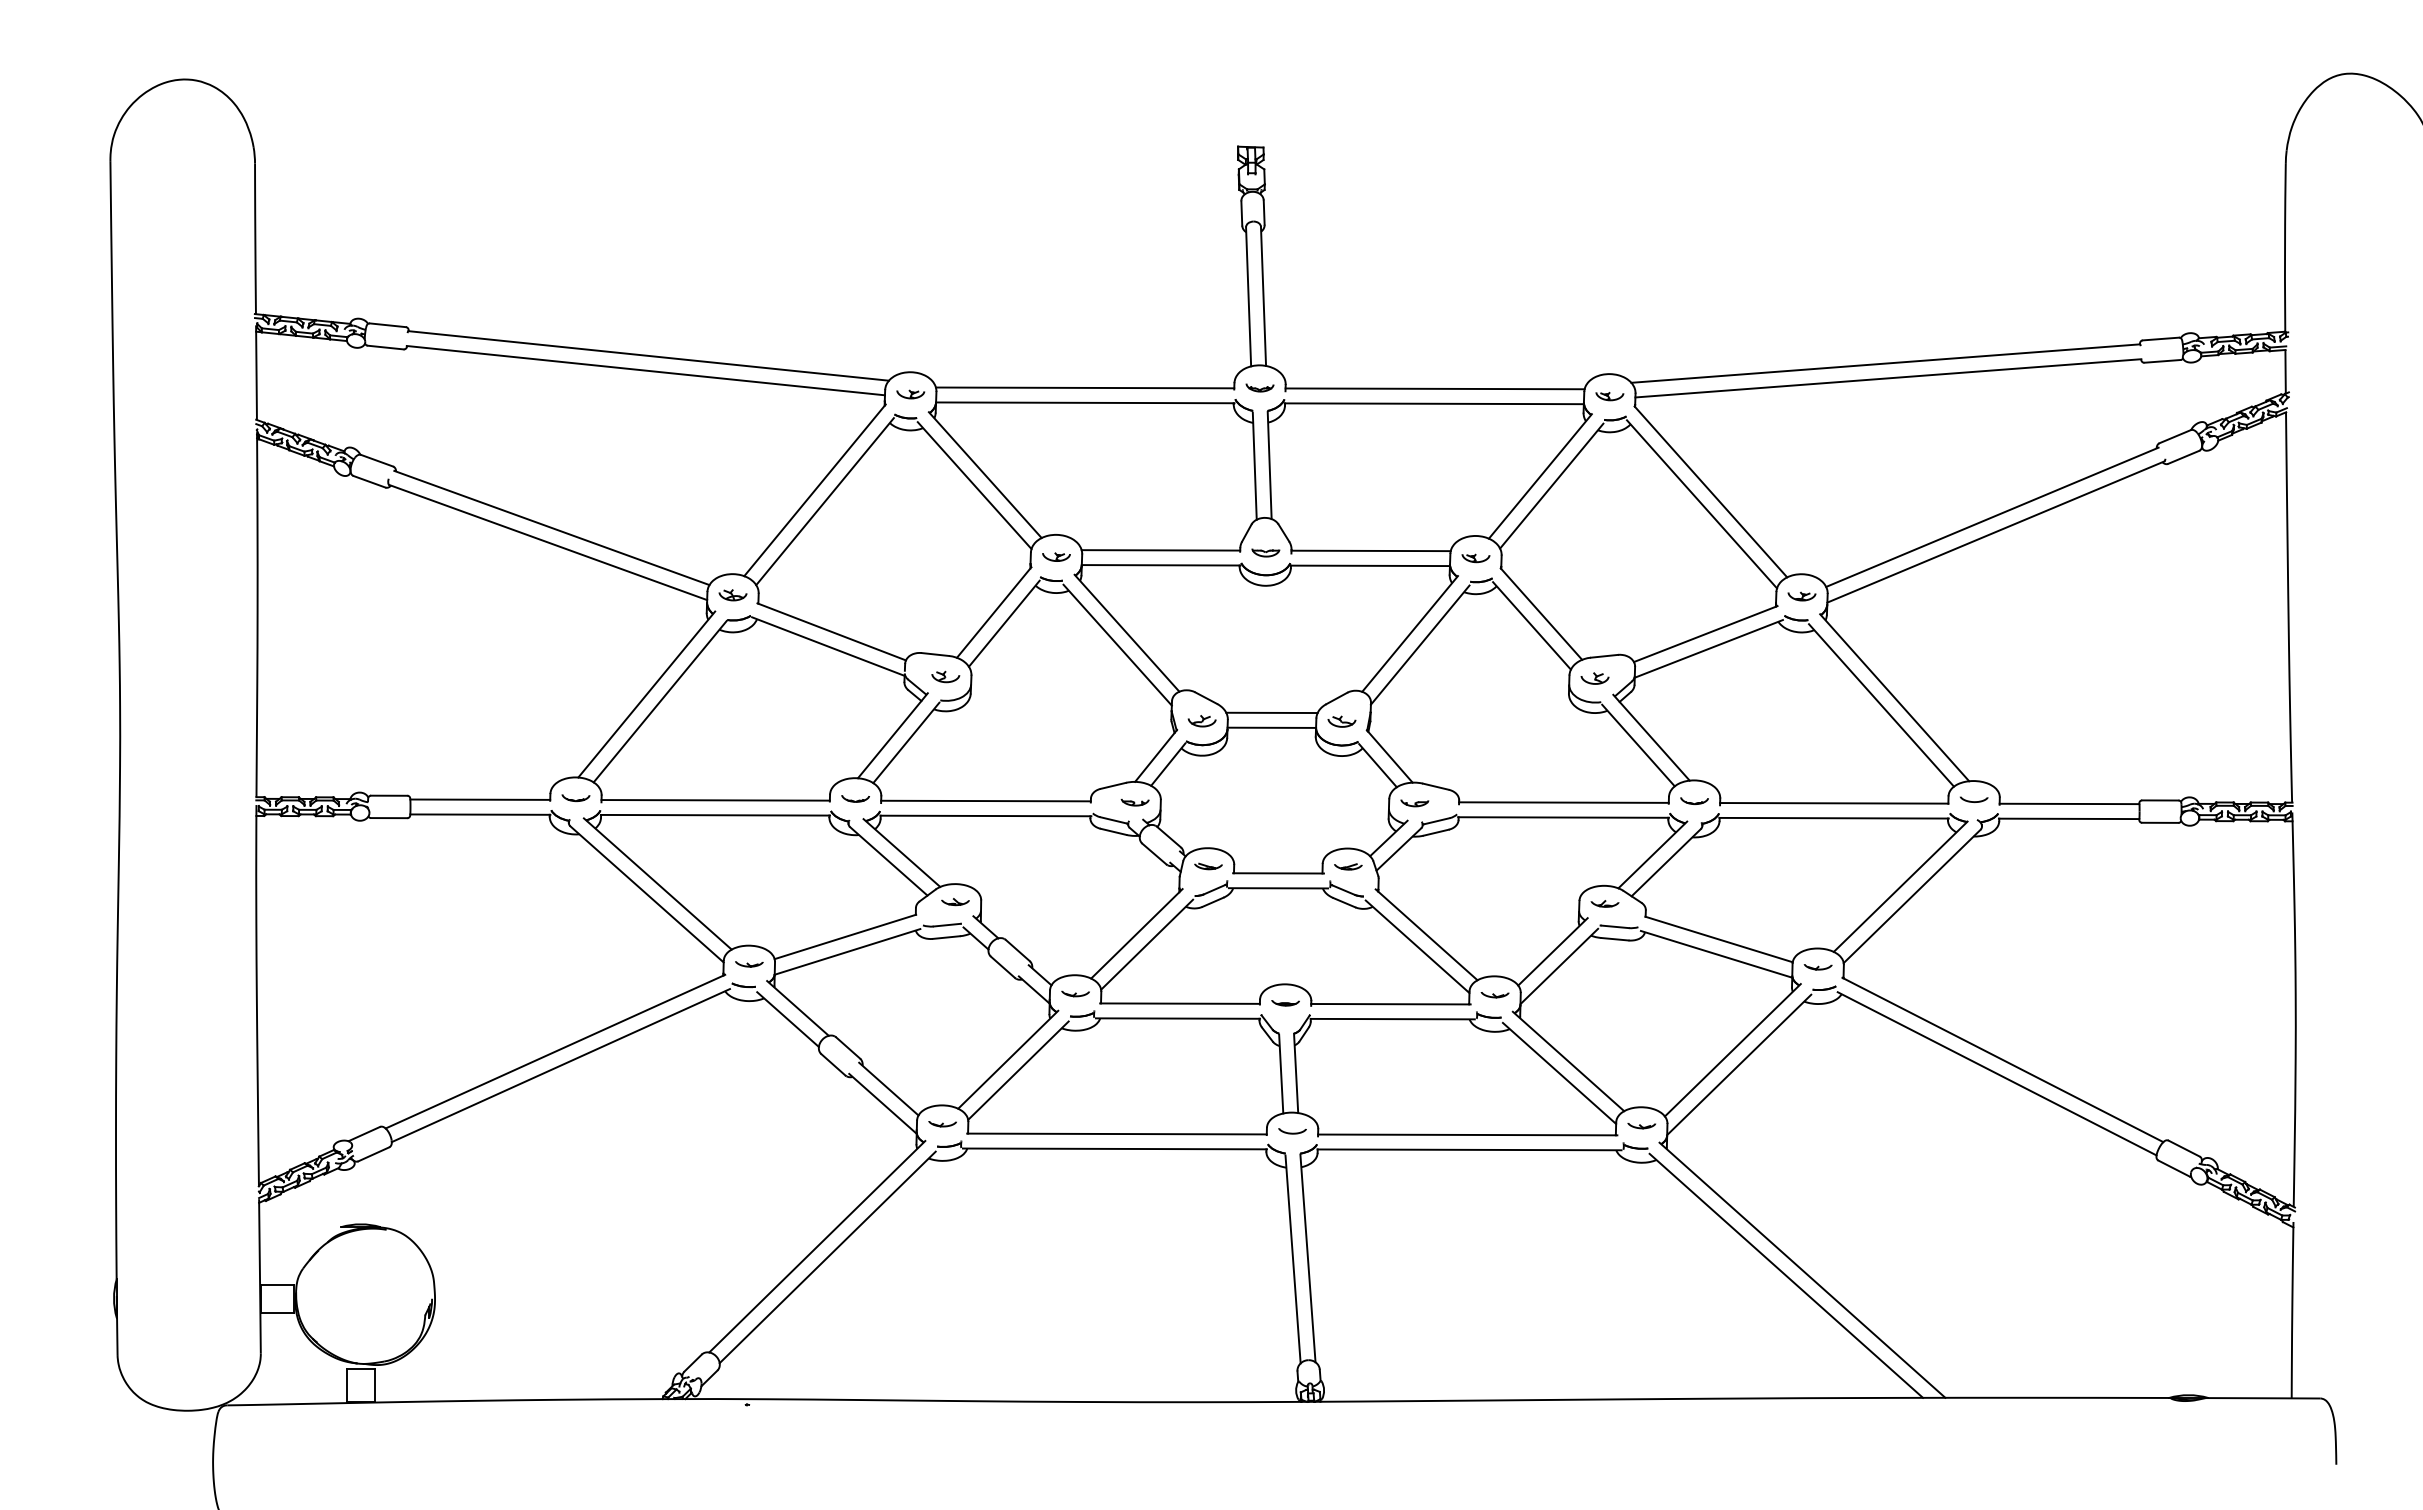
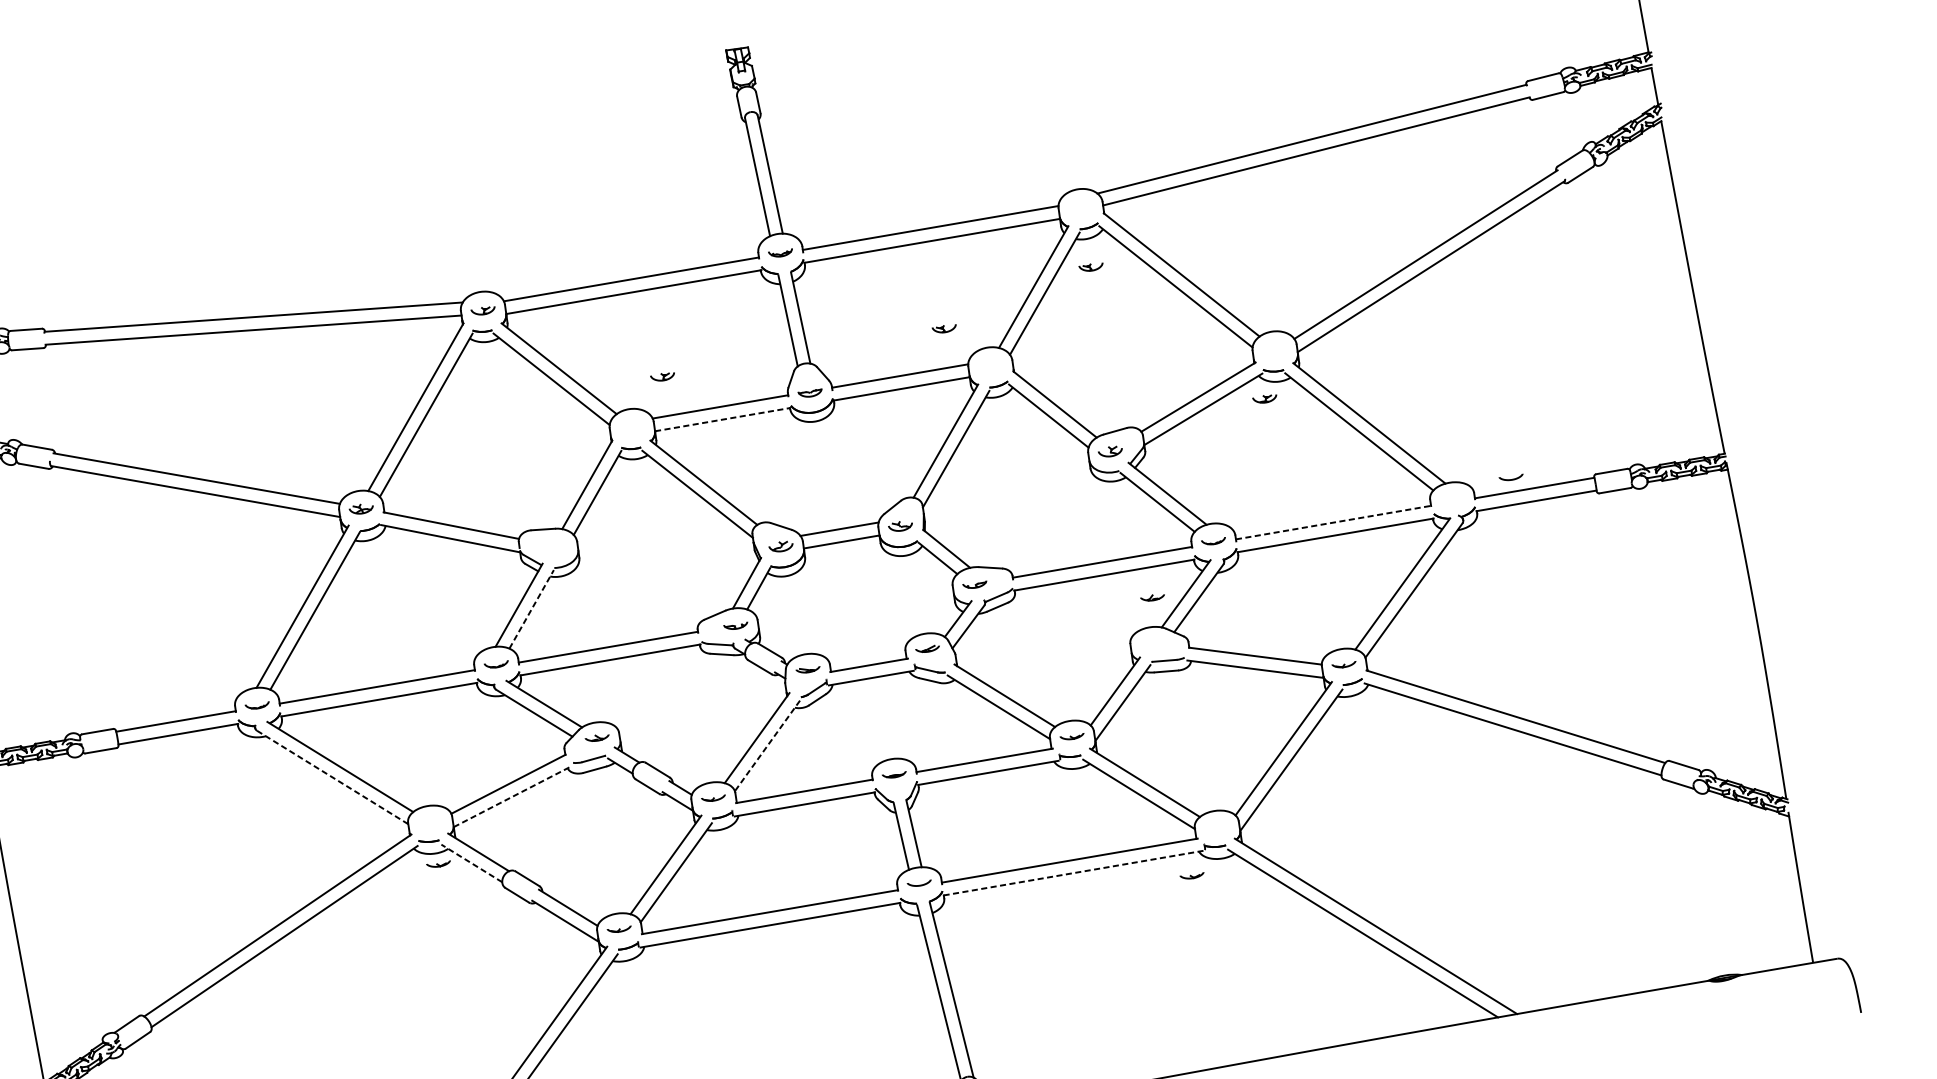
part: (1609, 396) -> (1091, 267), moved
part: (1056, 556) -> (662, 376), moved
part: (1475, 558) -> (944, 329), moved
line: (1161, 565) -> (723, 419), solid -> dashed
part: (1801, 596) -> (1264, 399), moved
part: (945, 676) -> (555, 546), removed
line: (906, 742) -> (531, 609), solid -> dashed
curve: (1974, 801) -> (1511, 479), moved
line: (1834, 803) -> (1333, 522), solid -> dashed
line: (647, 894) -> (333, 777), solid -> dashed
part: (1604, 903) -> (1152, 597), moved
line: (1146, 945) -> (767, 746), solid -> dashed
line: (848, 951) -> (513, 796), solid -> dashed
part: (749, 964) -> (438, 864), moved
line: (787, 1019) -> (471, 863), solid -> dashed
part: (1641, 1126) -> (1192, 876), moved
line: (1469, 1149) -> (1073, 872), solid -> dashed

